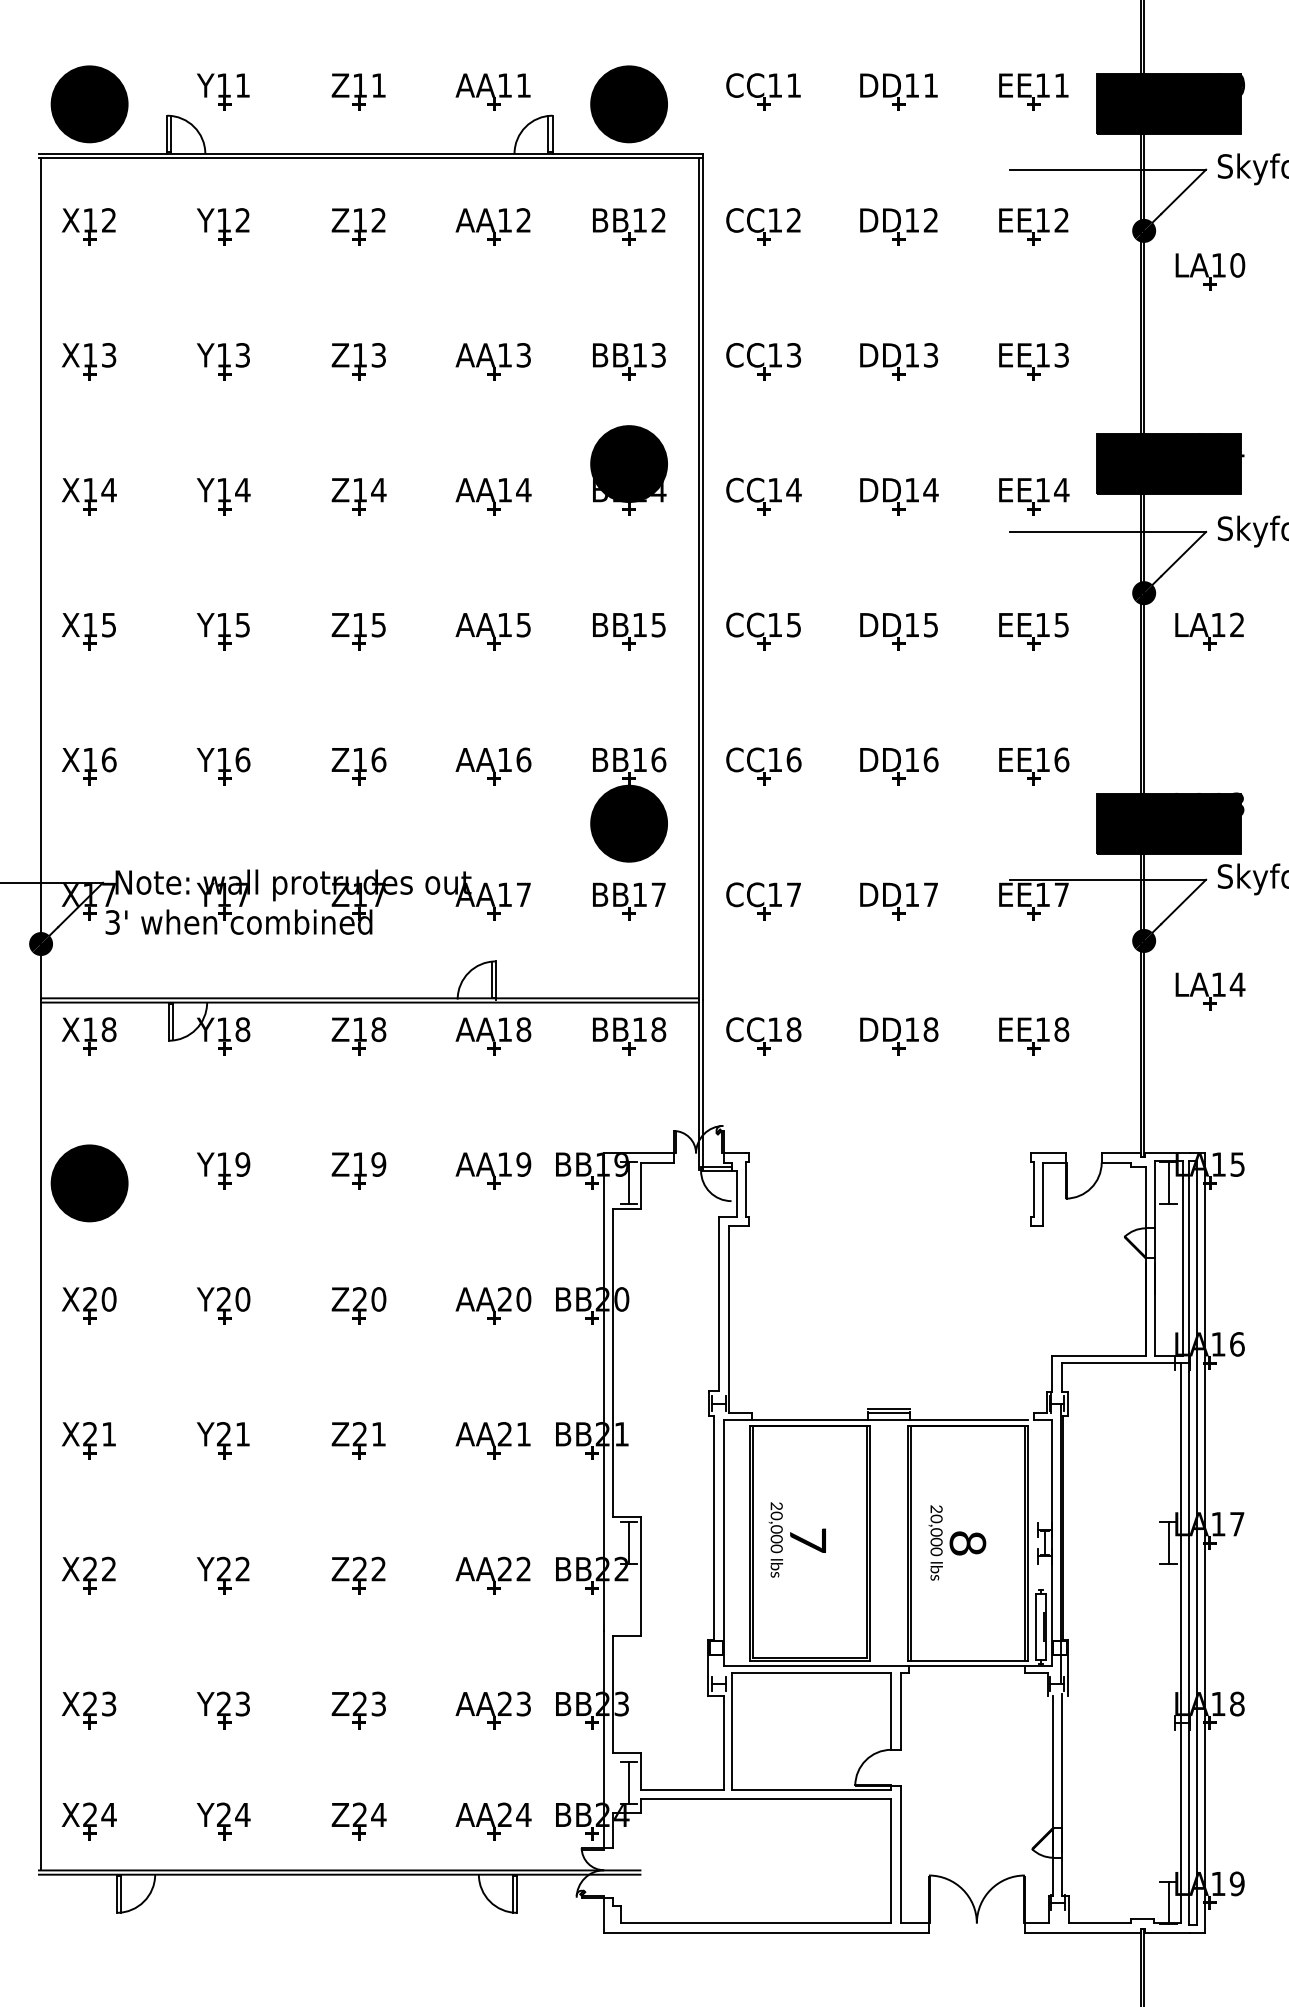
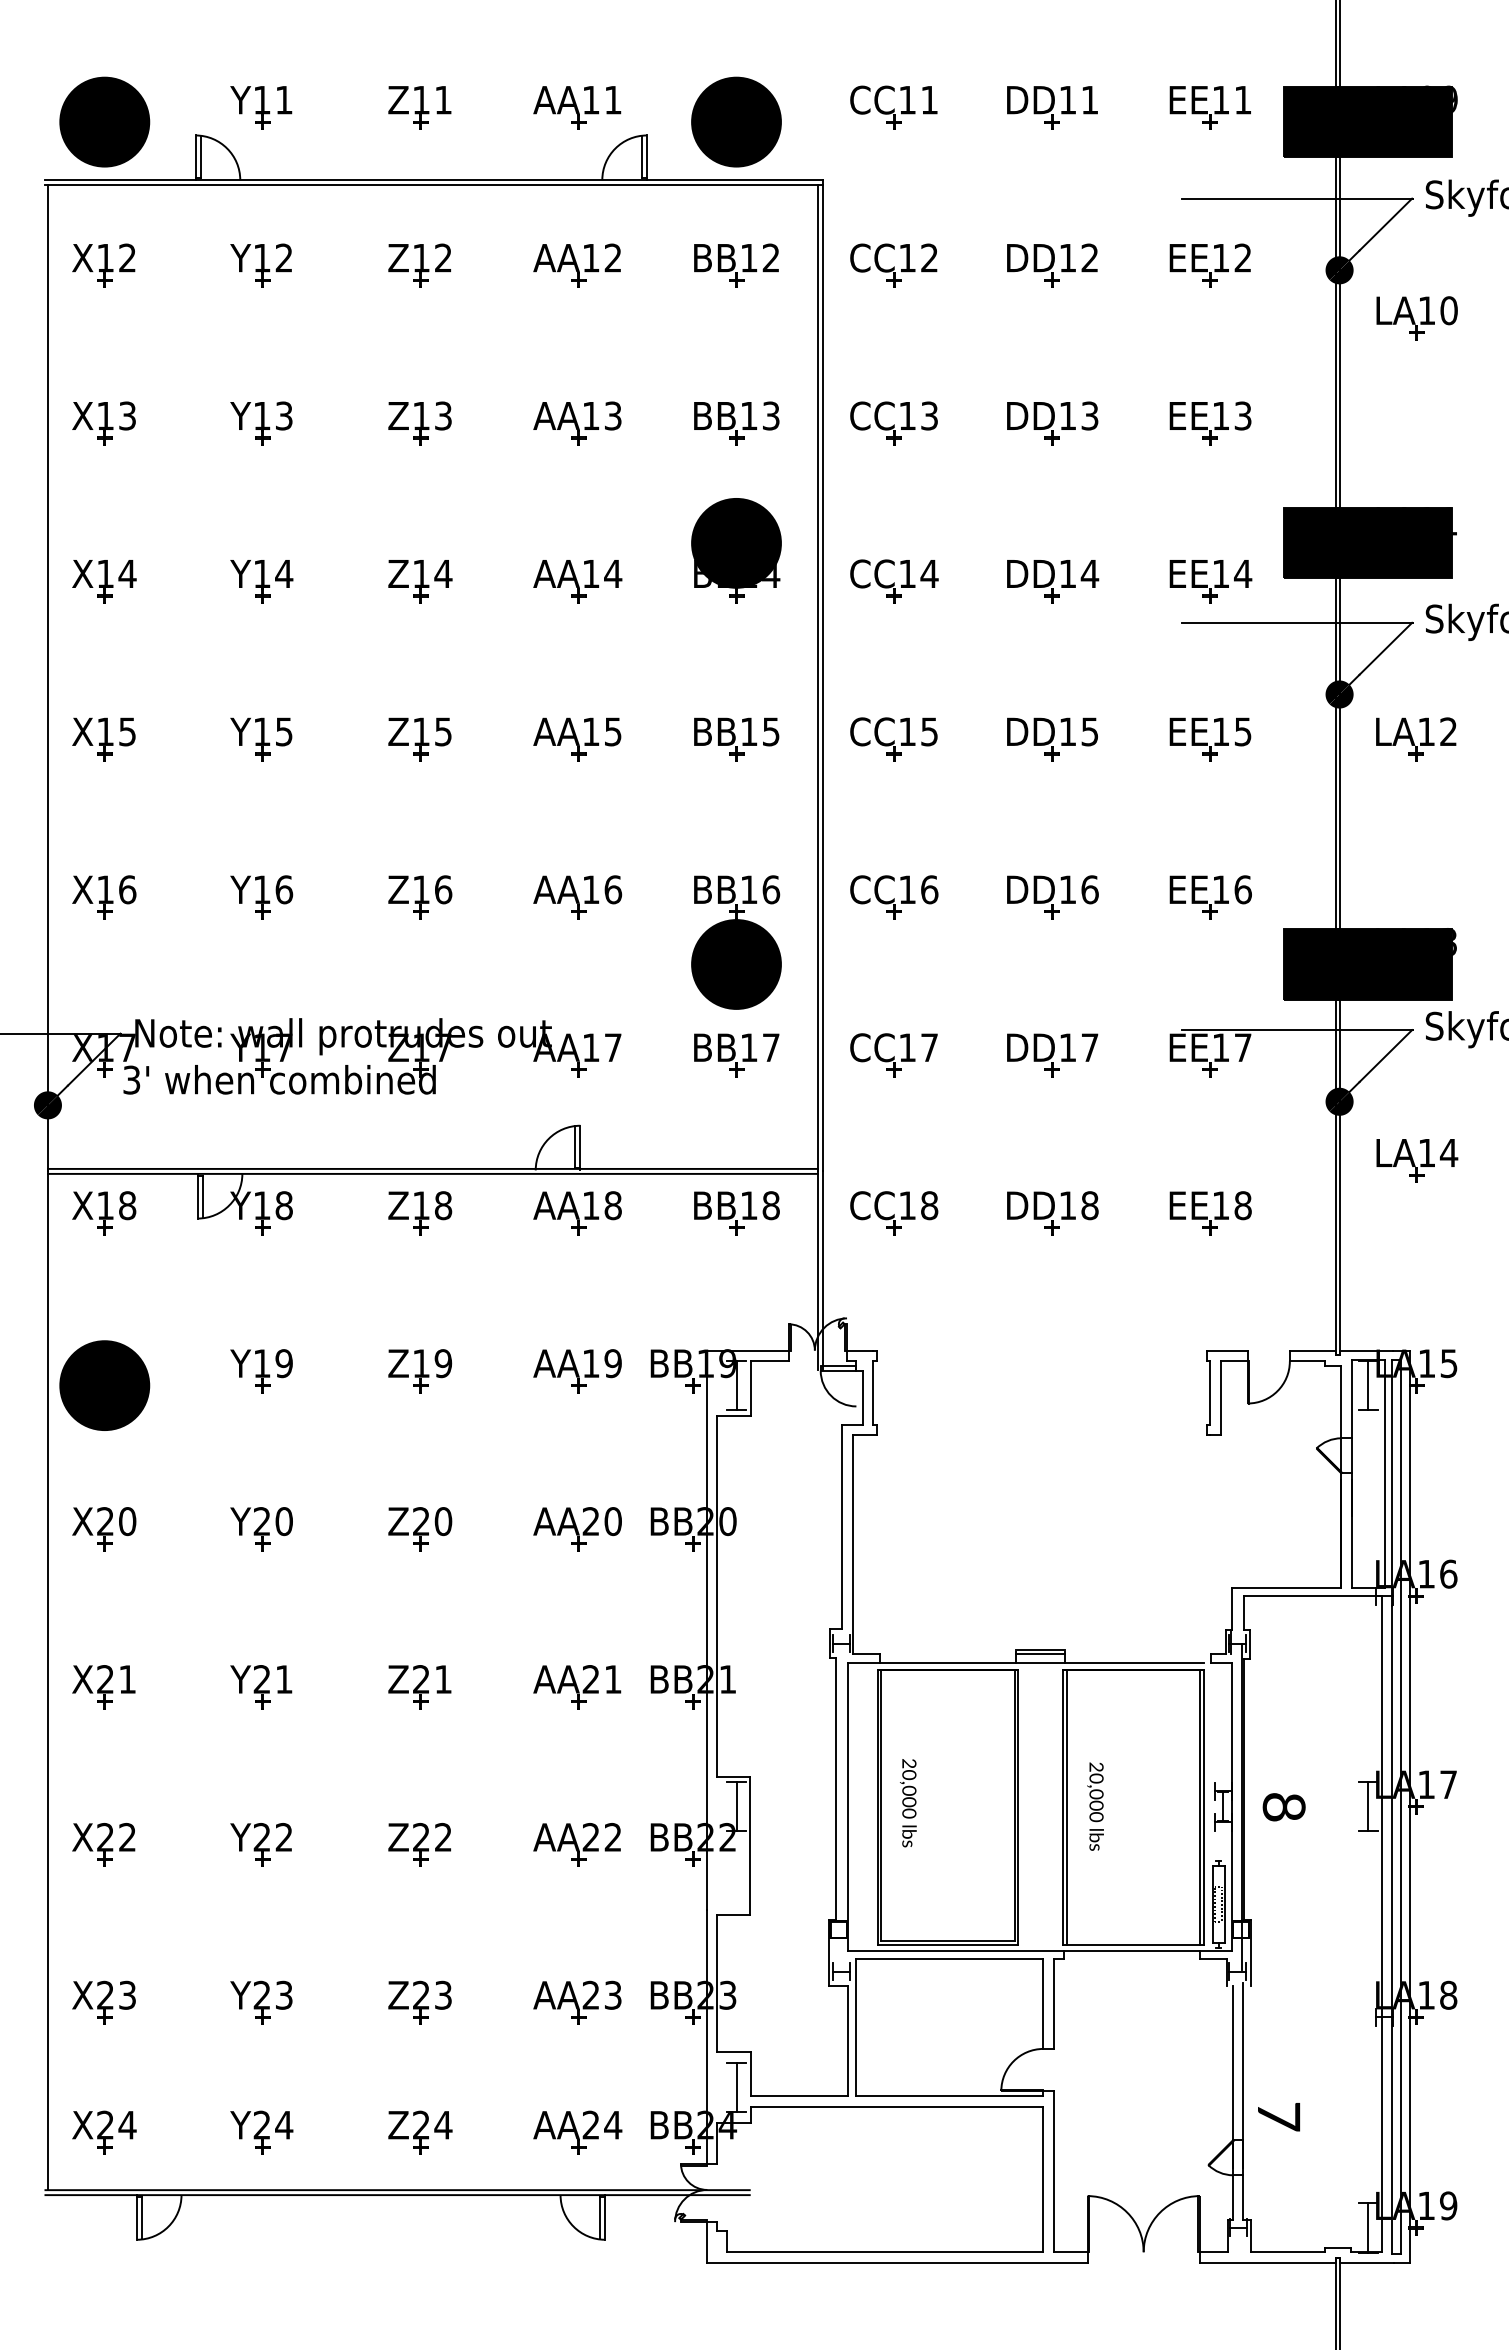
text: (807, 1541) -> (1278, 2117), moved
text: (967, 1543) -> (1283, 1807), moved

